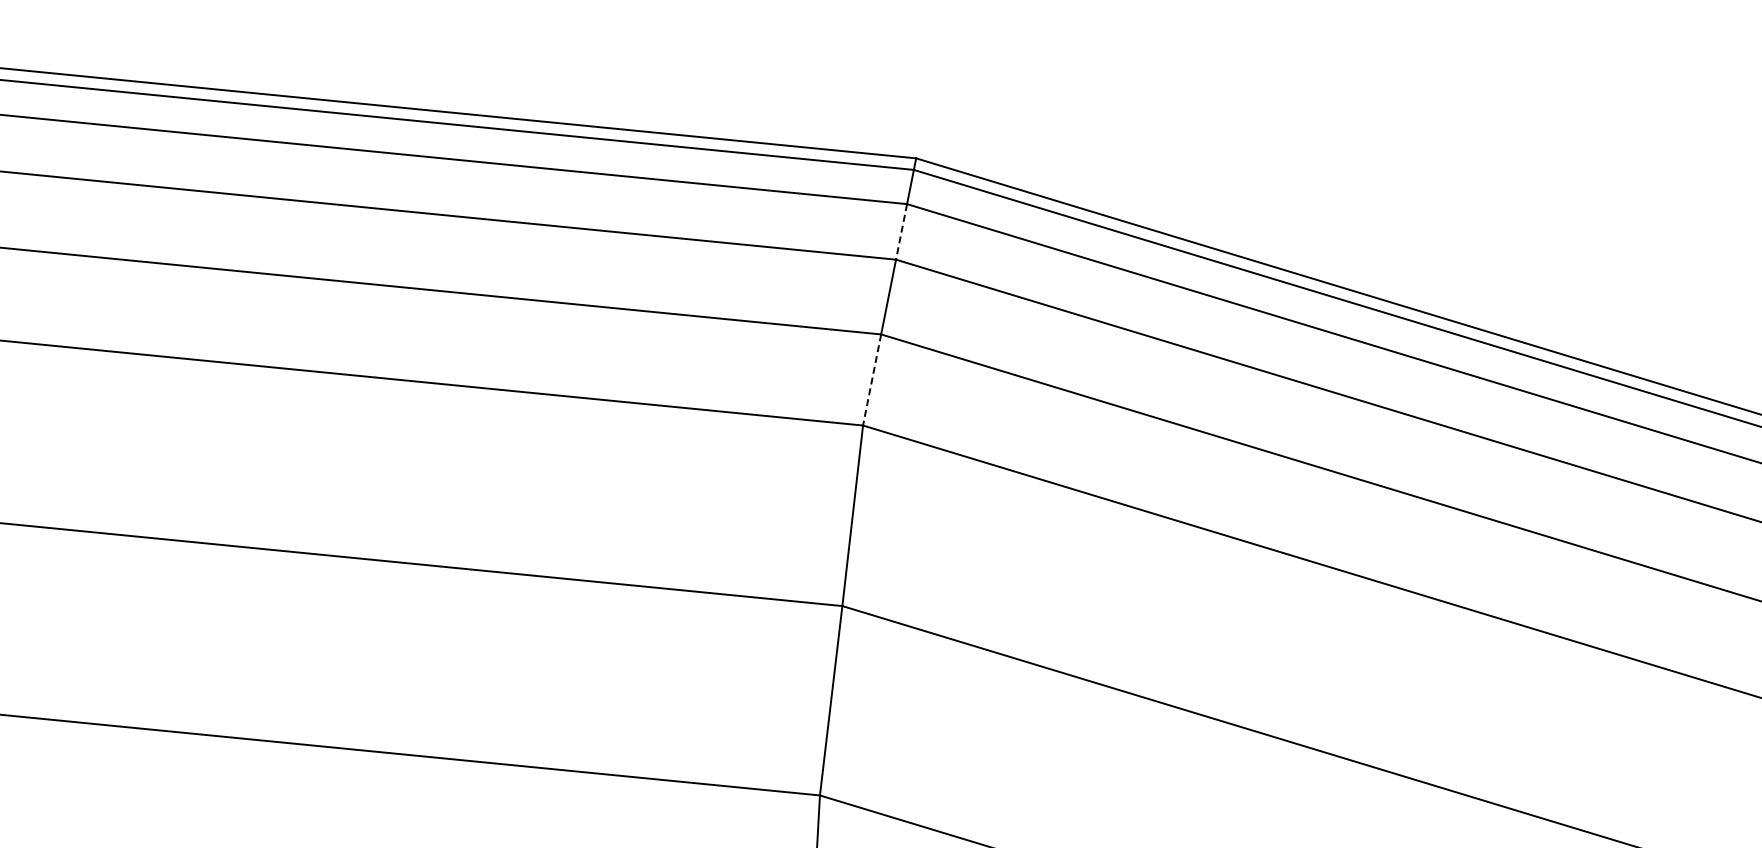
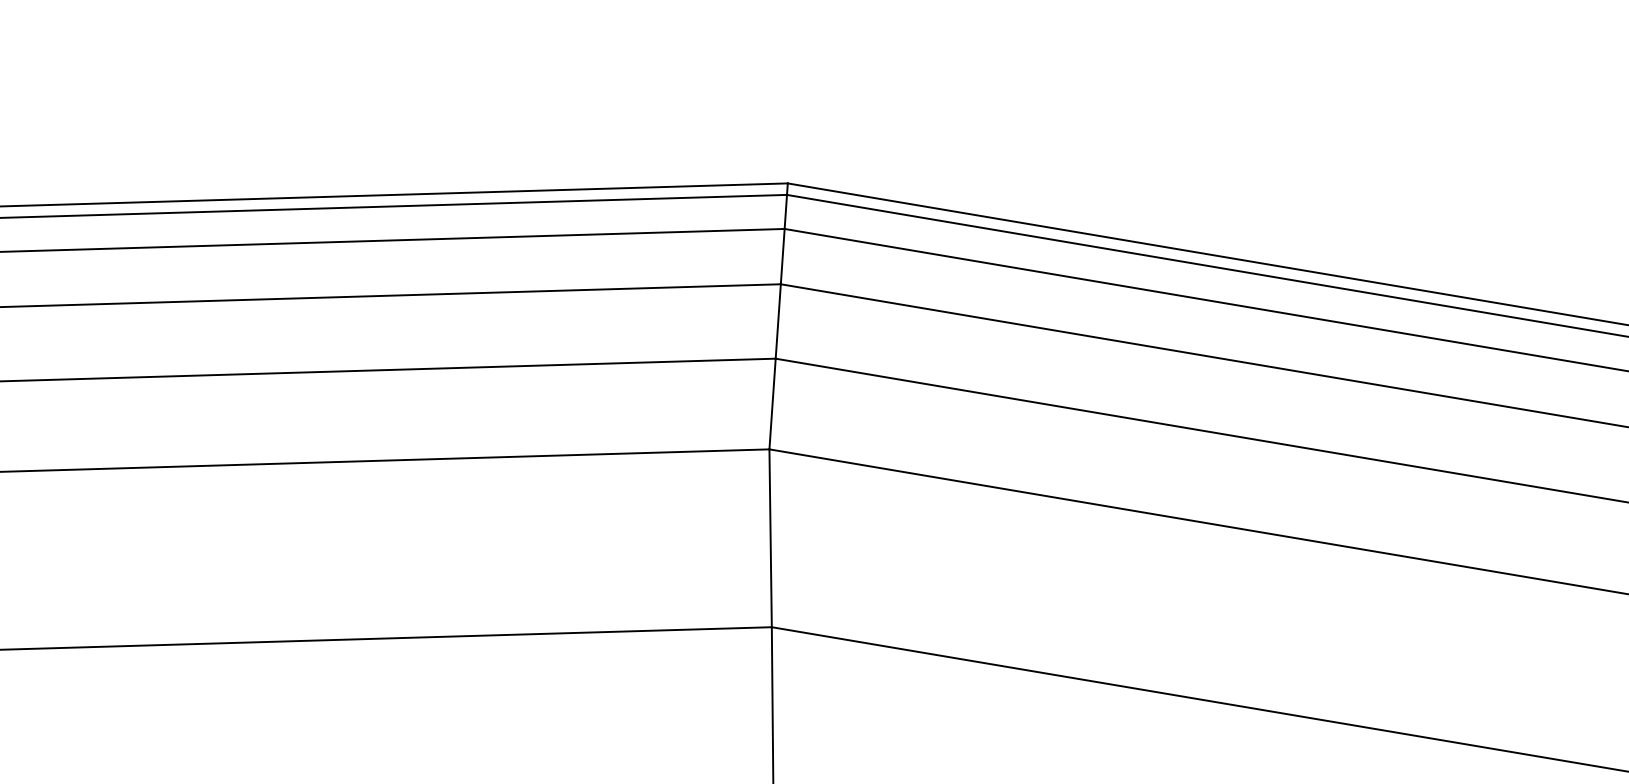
line: (901, 232) -> (782, 257), dashed -> solid
line: (872, 380) -> (773, 404), dashed -> solid

